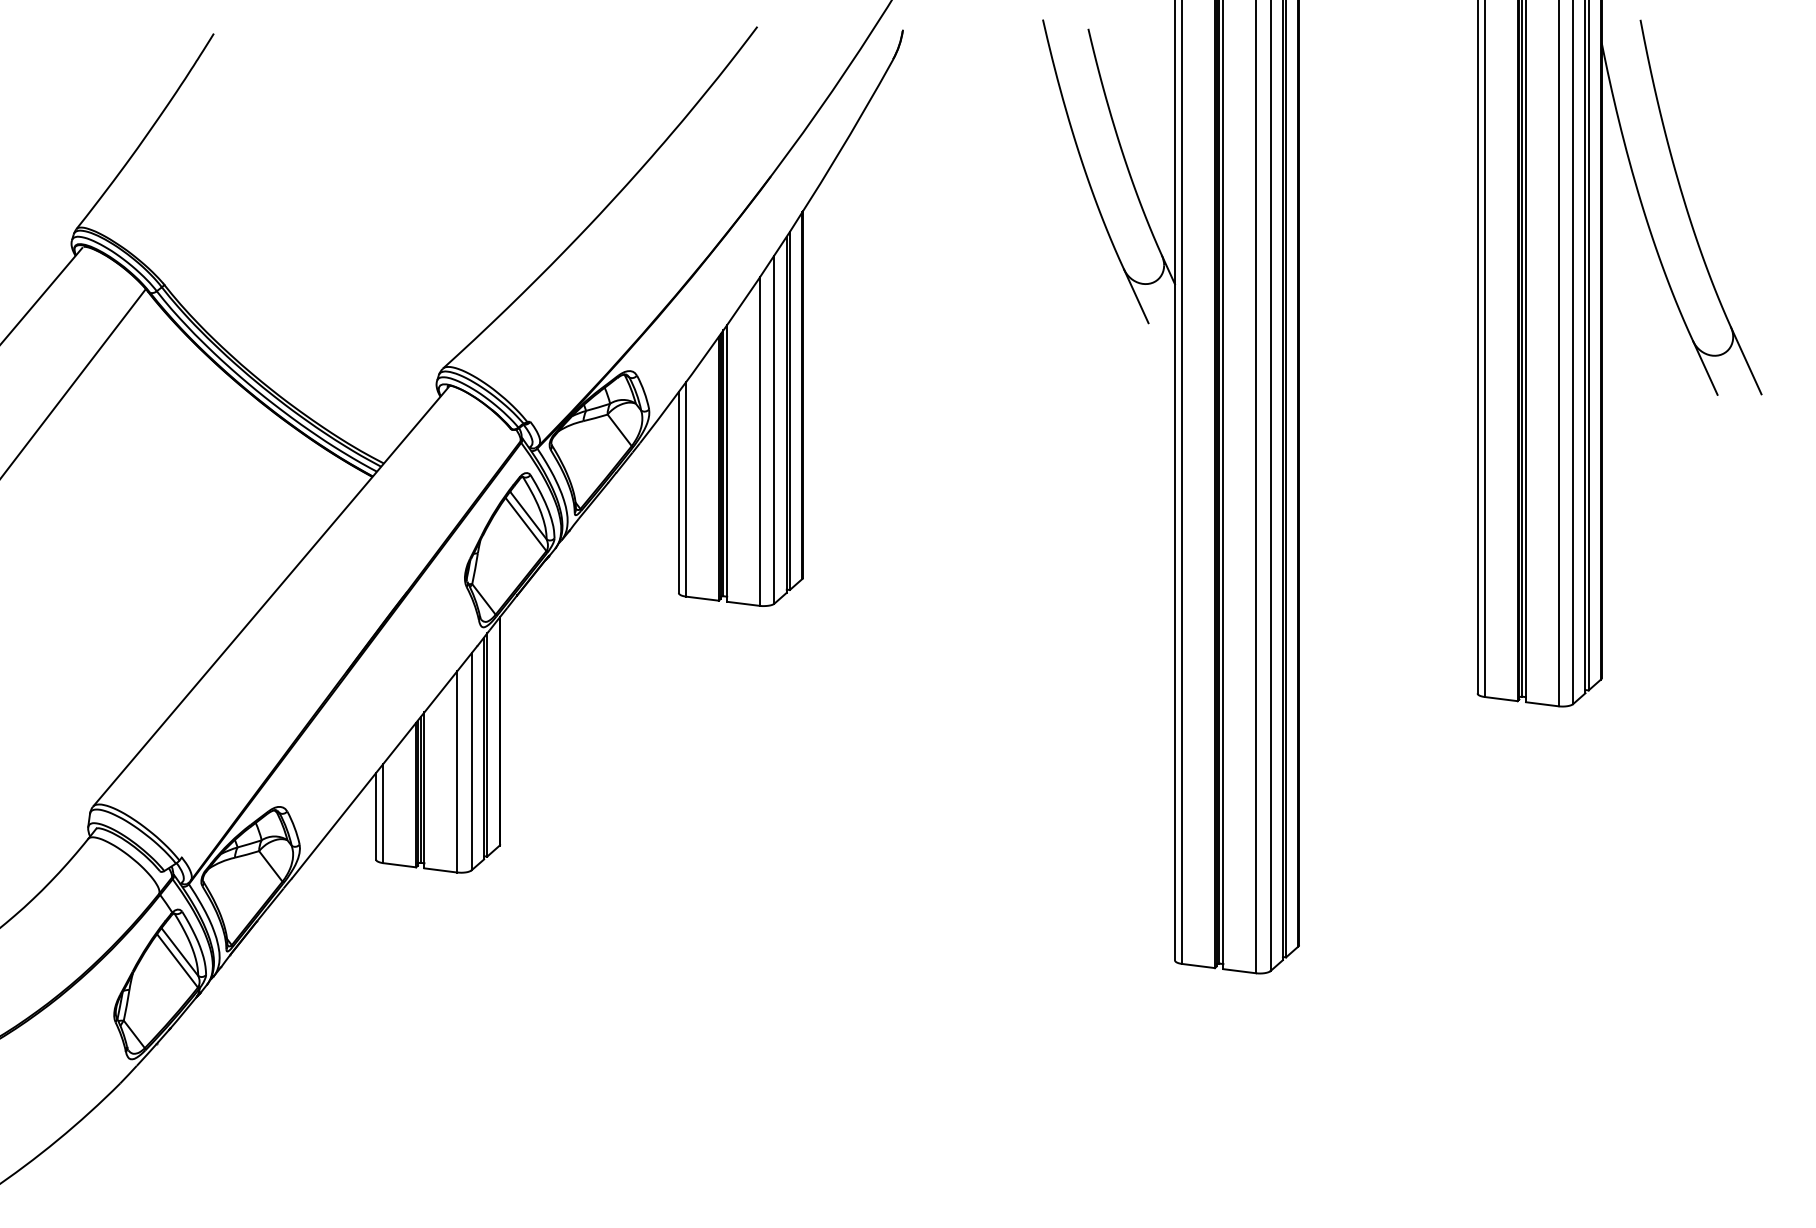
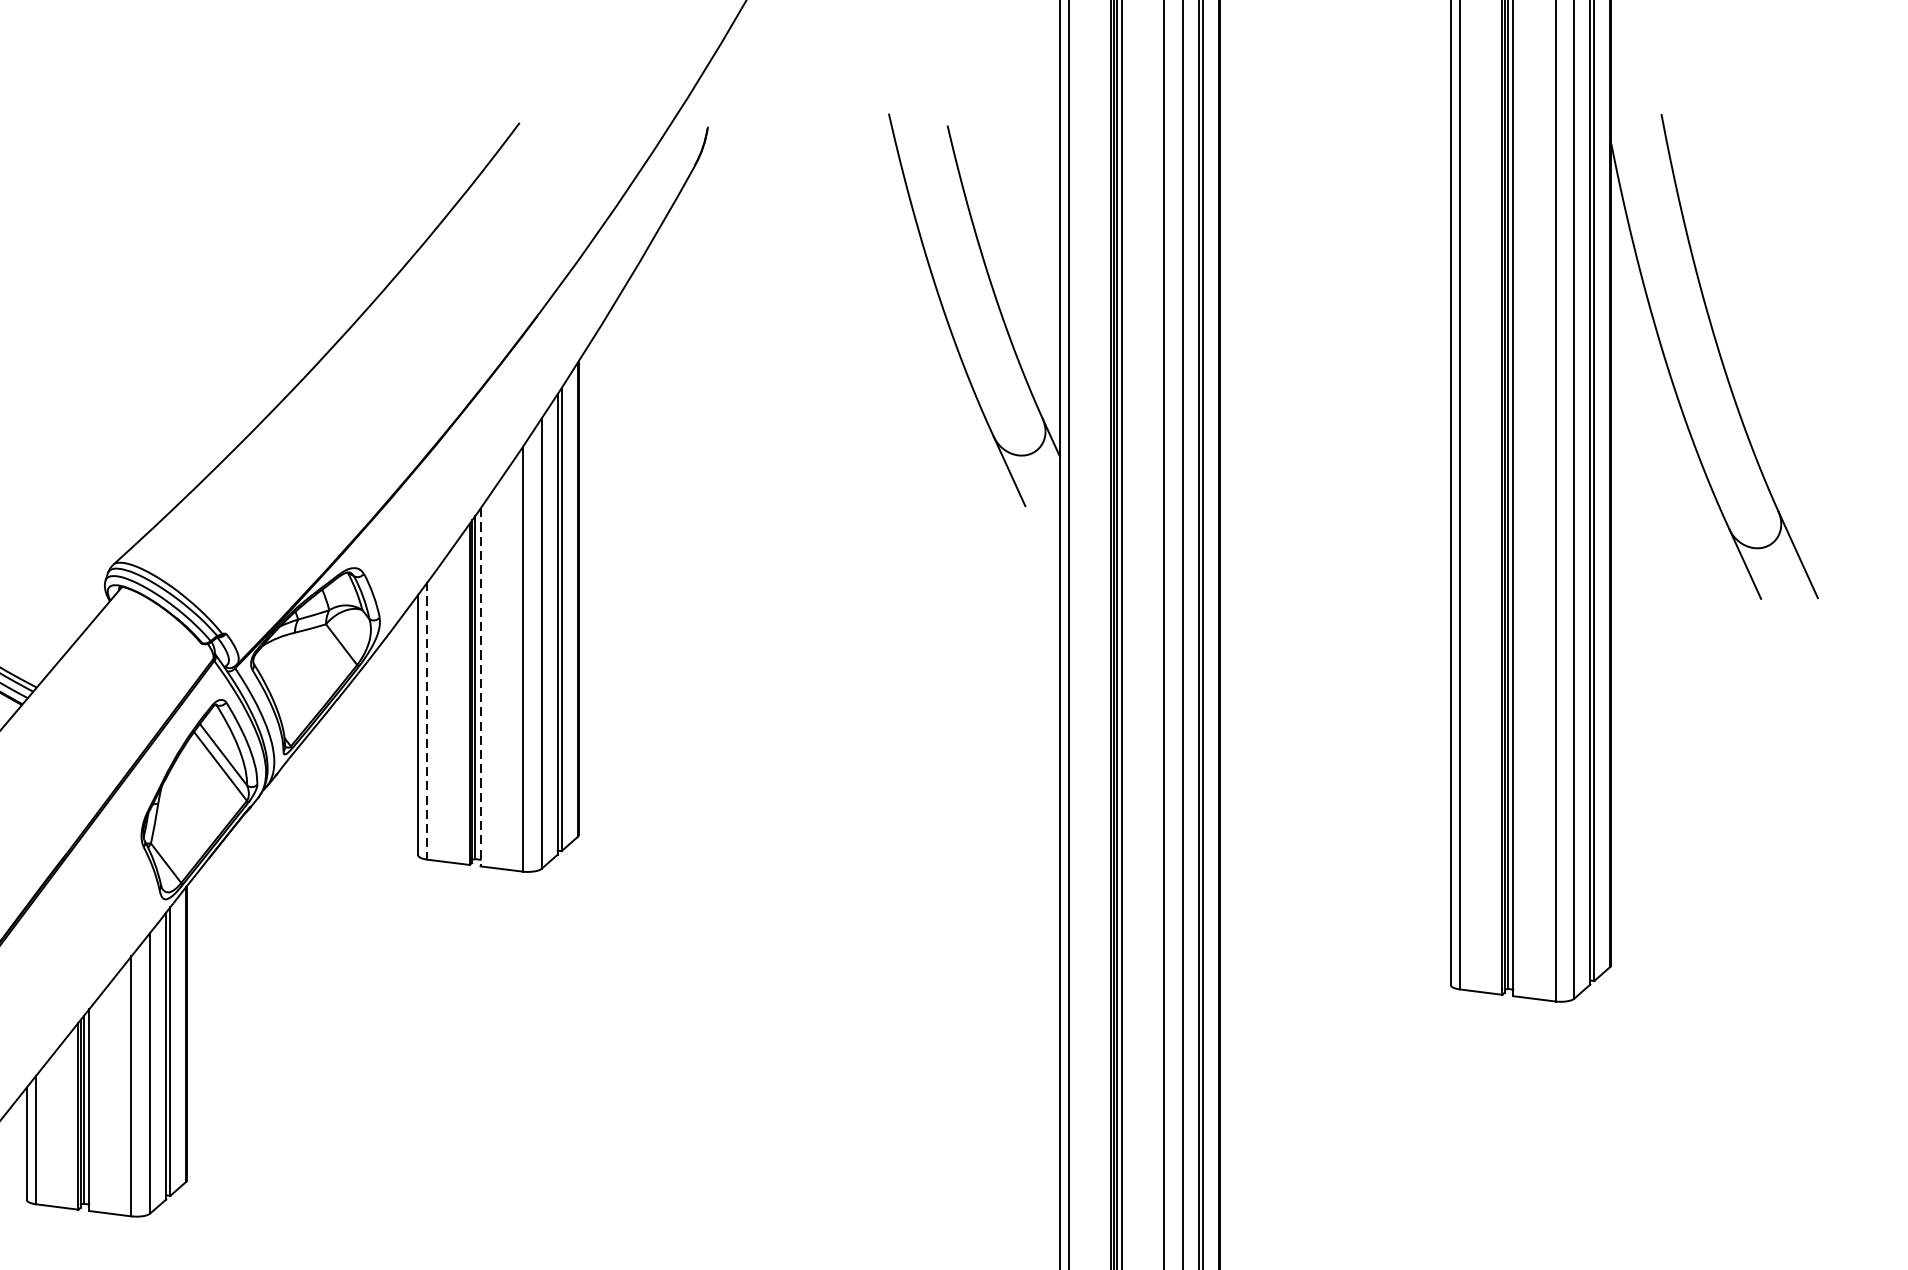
line: (727, 463) -> (481, 687), solid -> dashed
line: (686, 489) -> (427, 721), solid -> dashed

